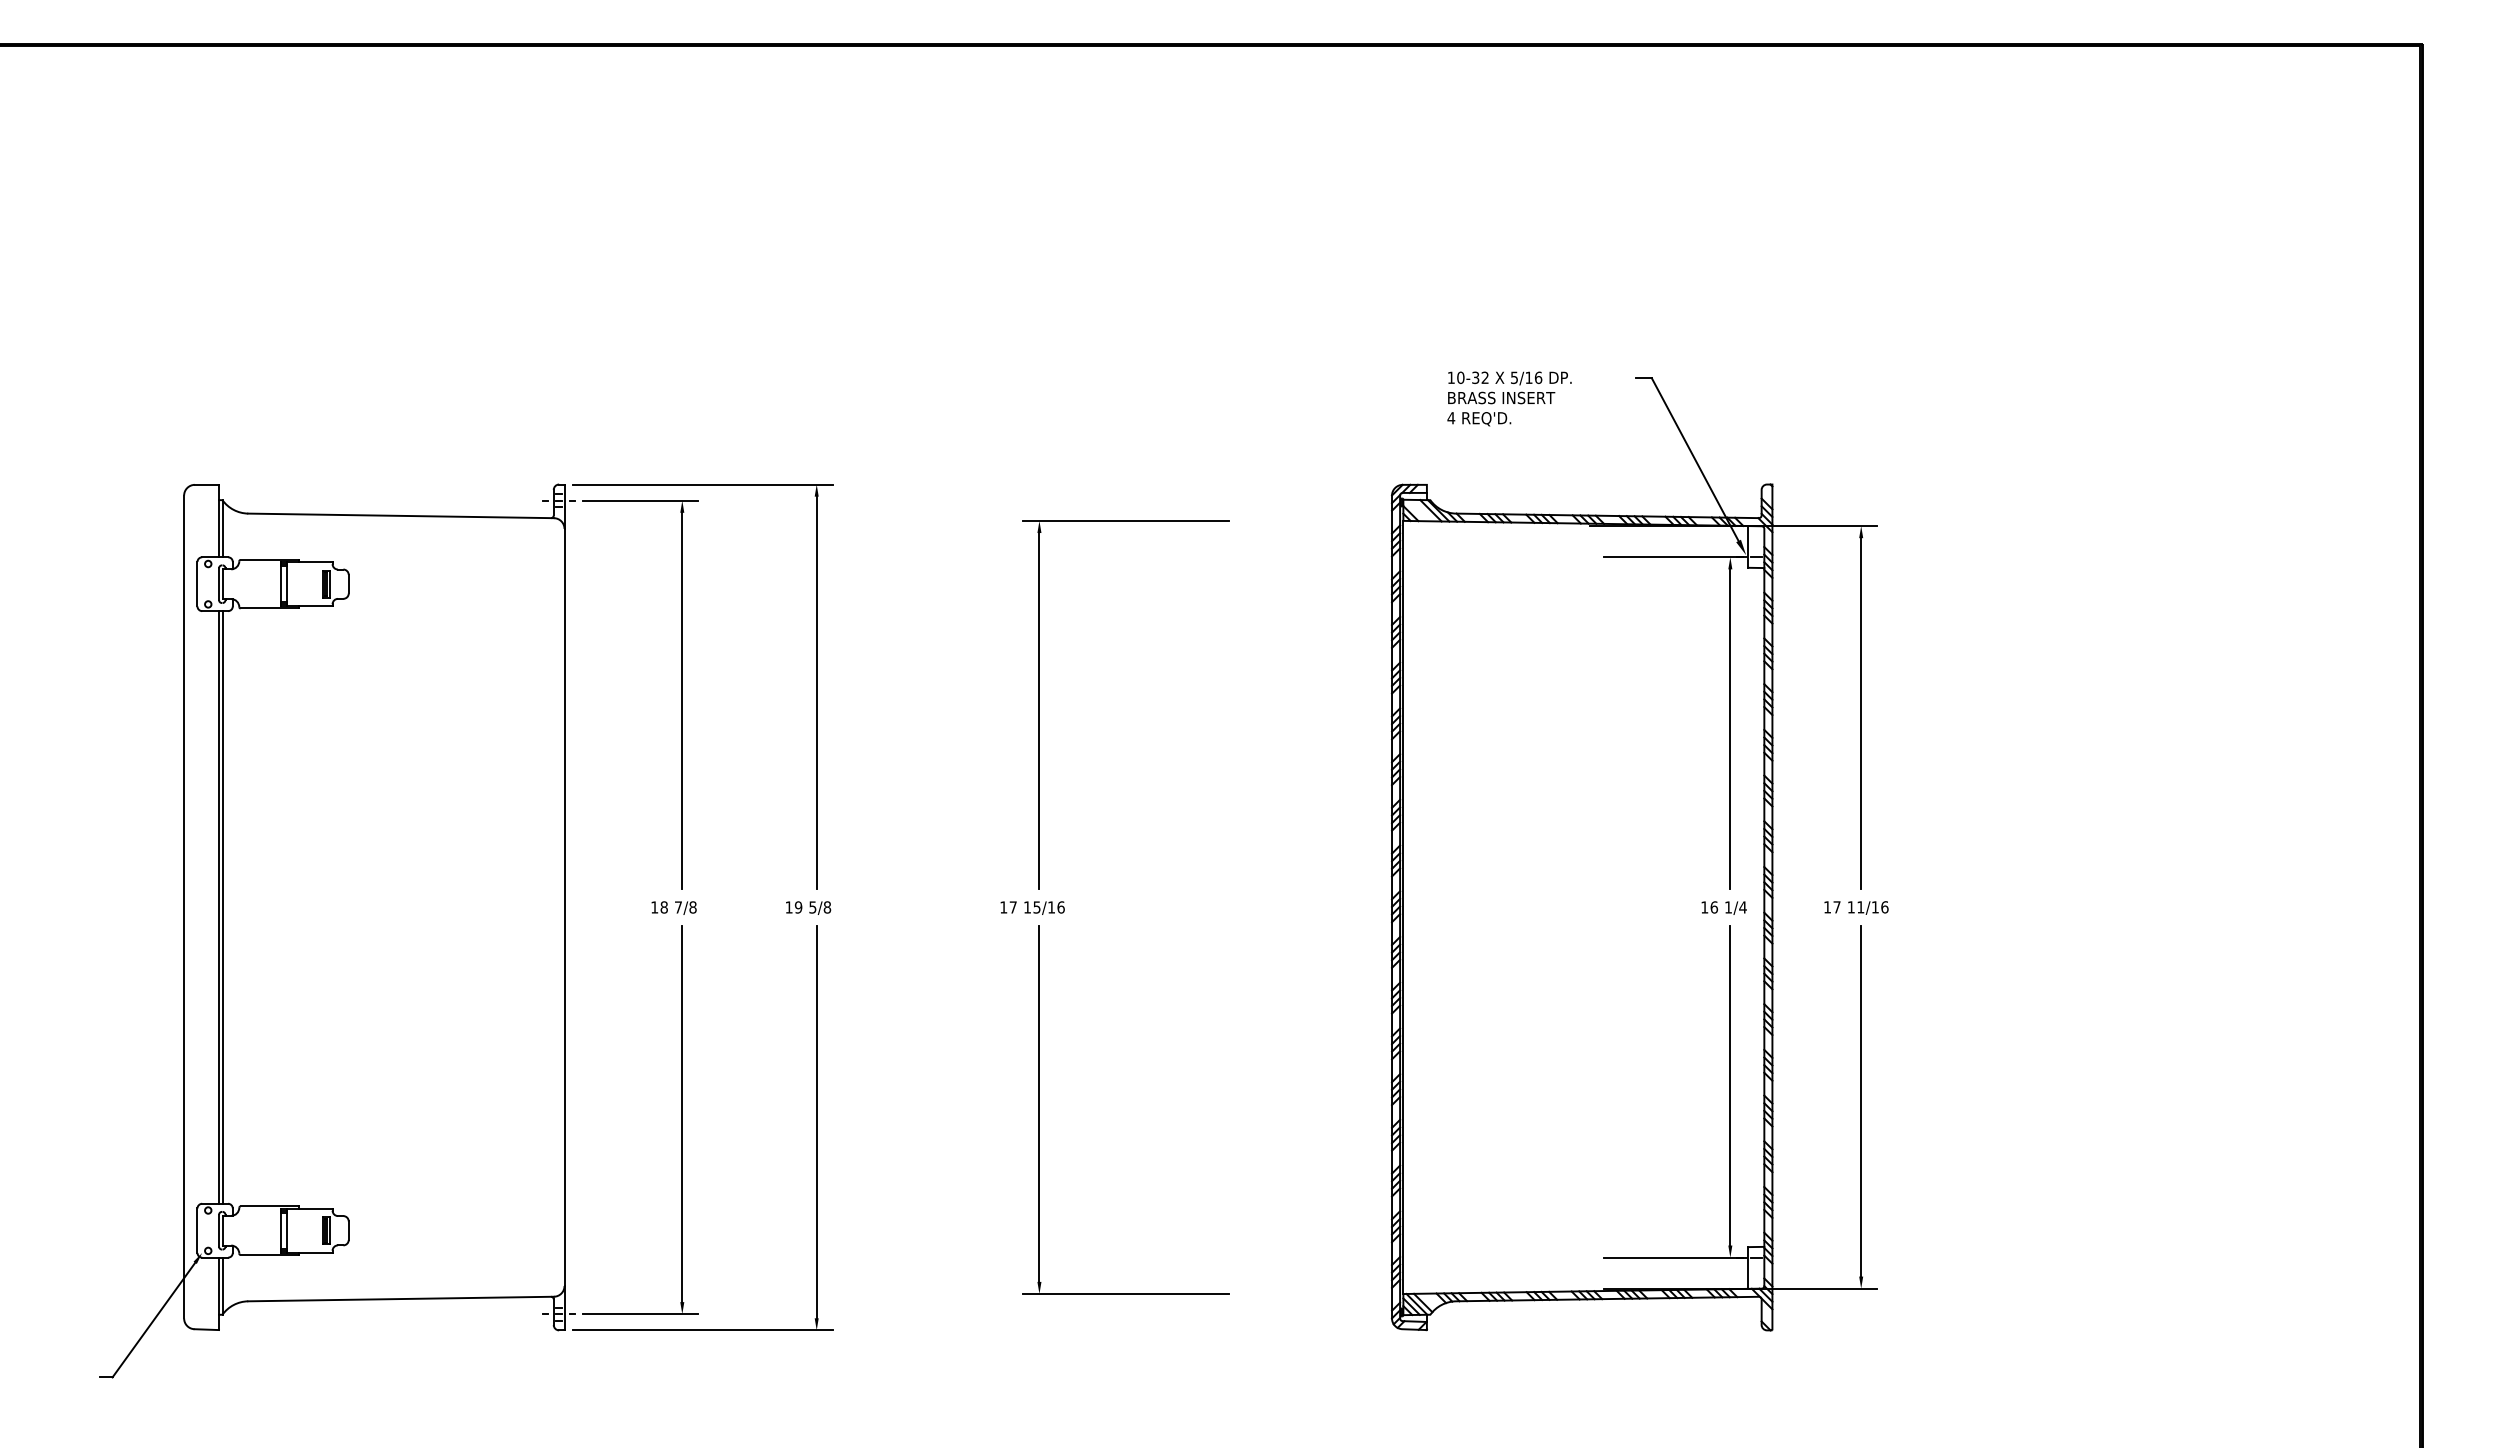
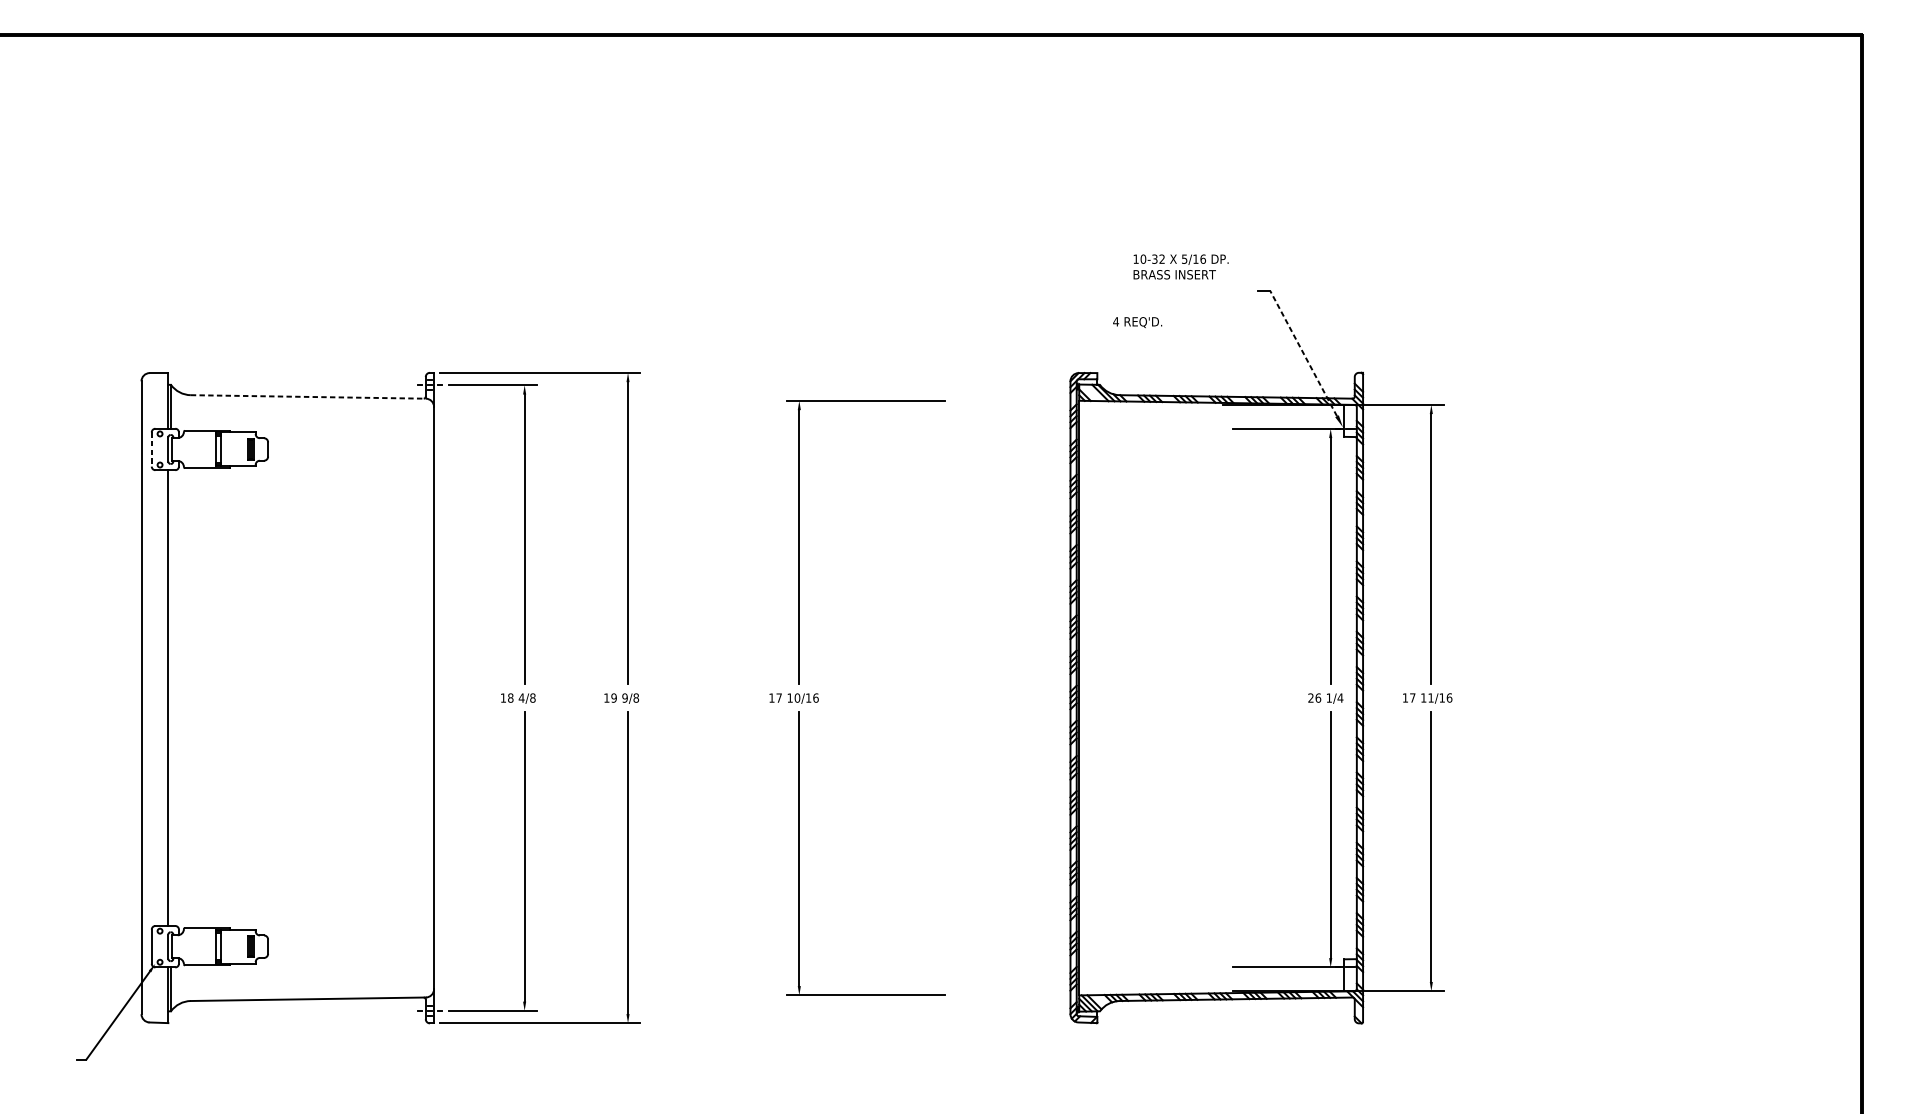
text: (1509, 387) -> (1180, 266), moved
line: (1694, 459) -> (1303, 353), solid -> dashed
line: (401, 515) -> (308, 396), solid -> dashed
line: (197, 584) -> (151, 449), solid -> dashed
line: (222, 907) -> (171, 698), removed
text: (678, 907) -> (521, 698), 7/8 -> 4/8
text: (812, 907) -> (624, 698), 5/8 -> 9/8
text: (1036, 907) -> (797, 698), 15/16 -> 10/16
text: (1704, 907) -> (1310, 698), 16 -> 26

